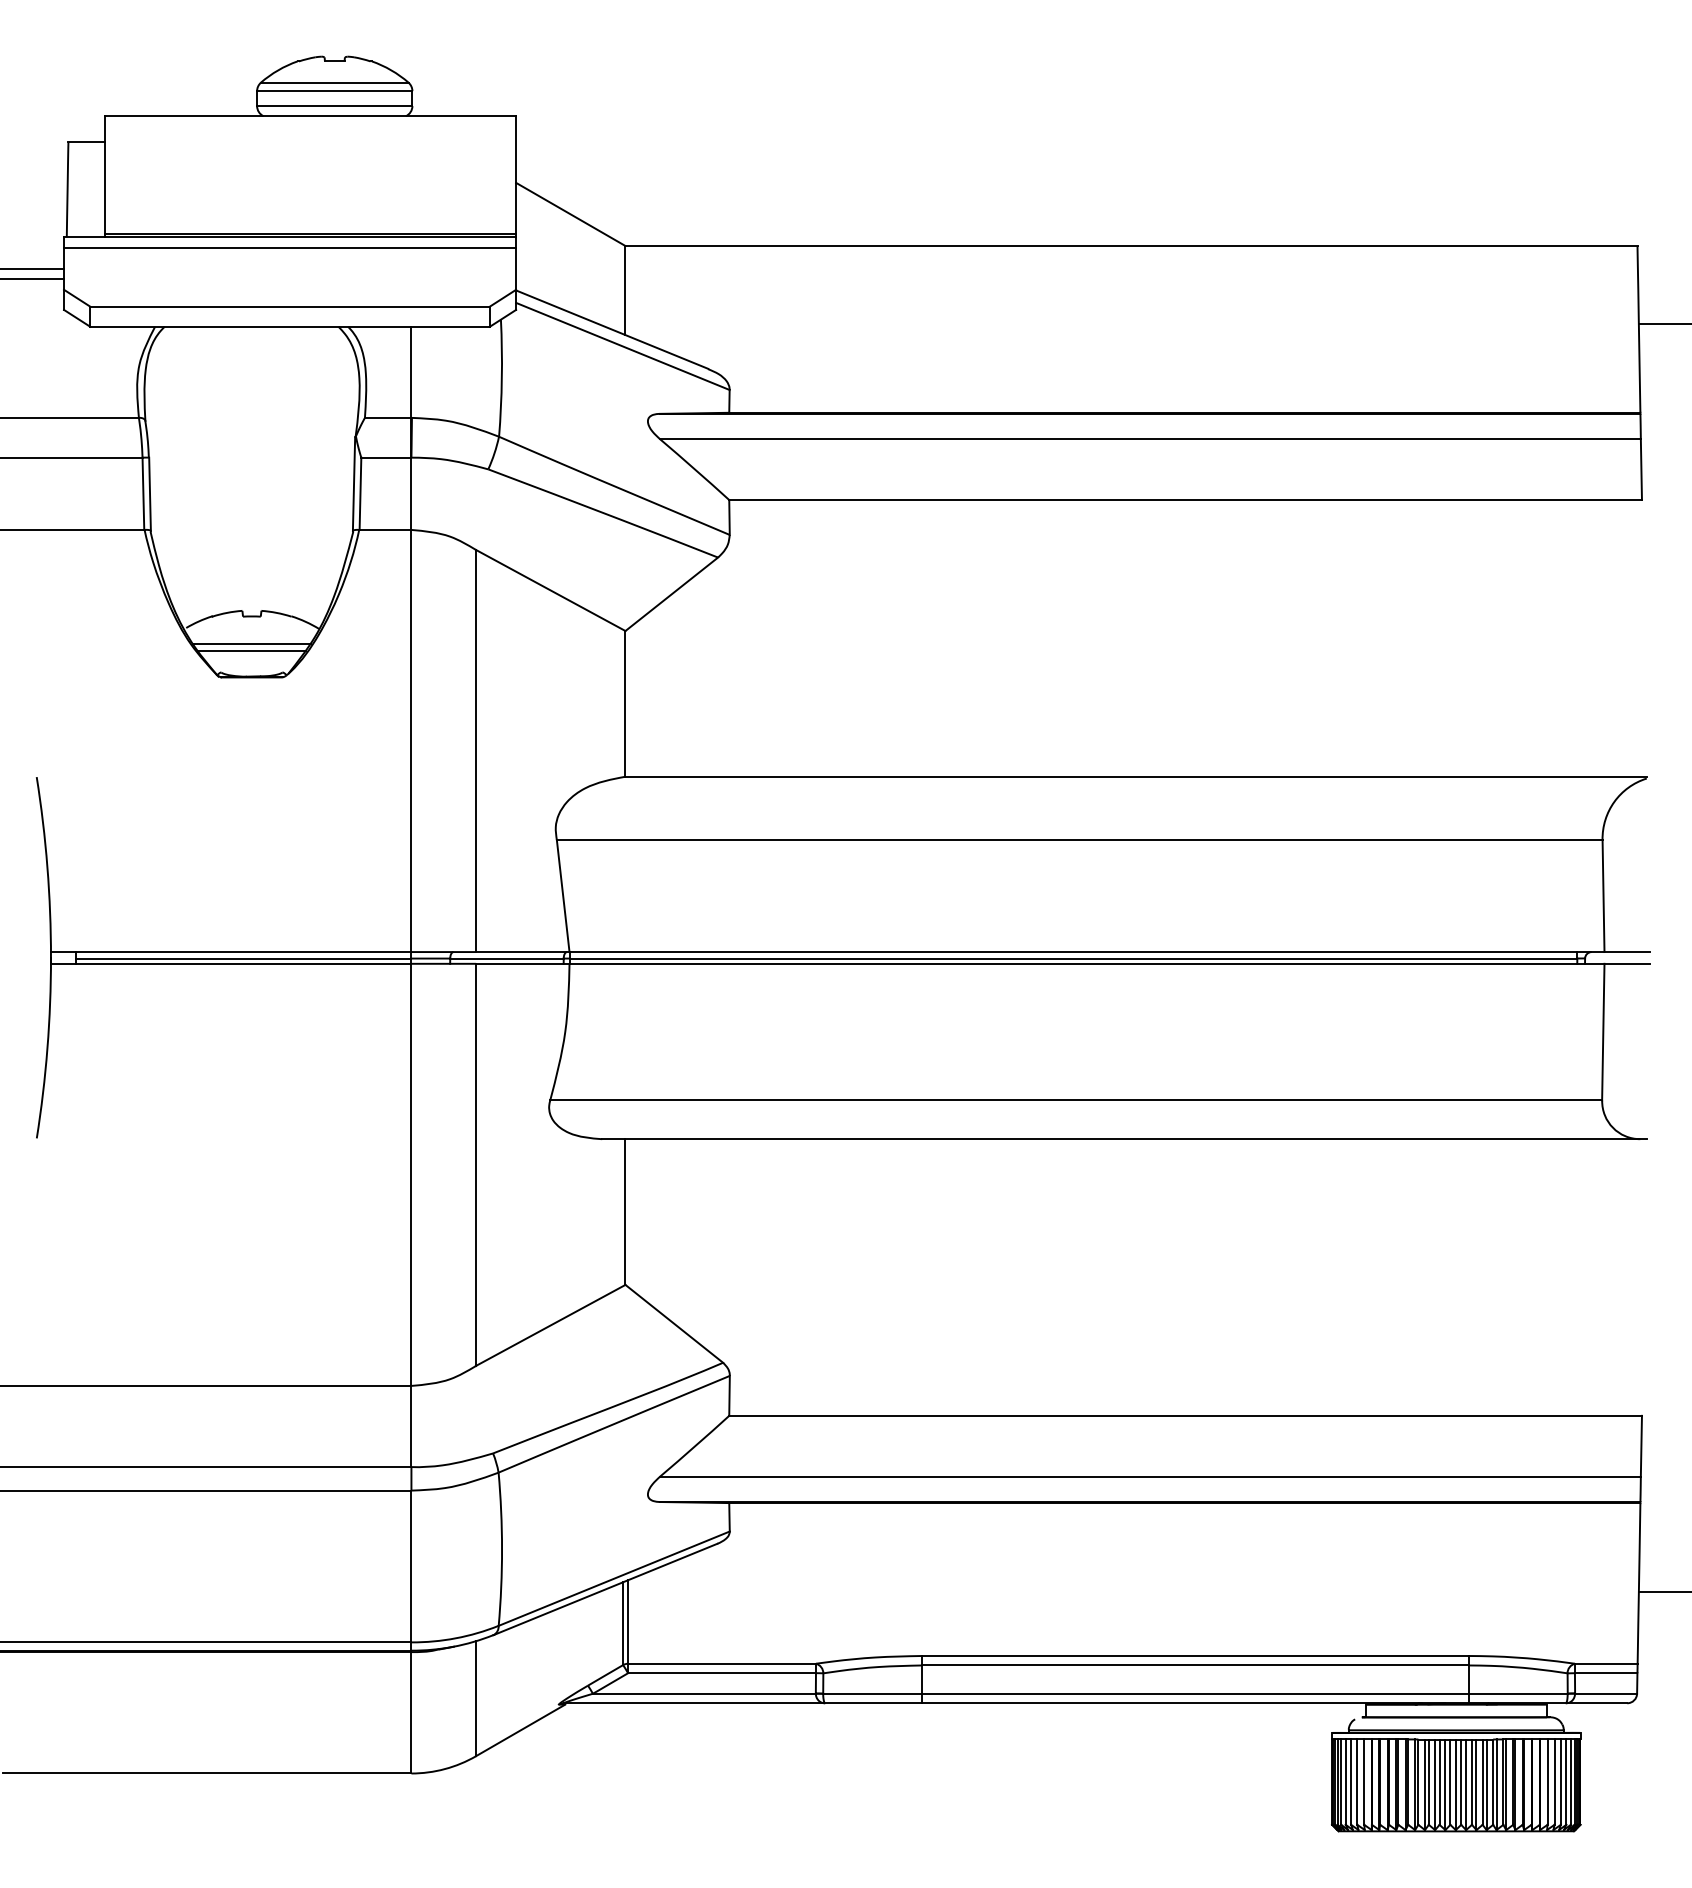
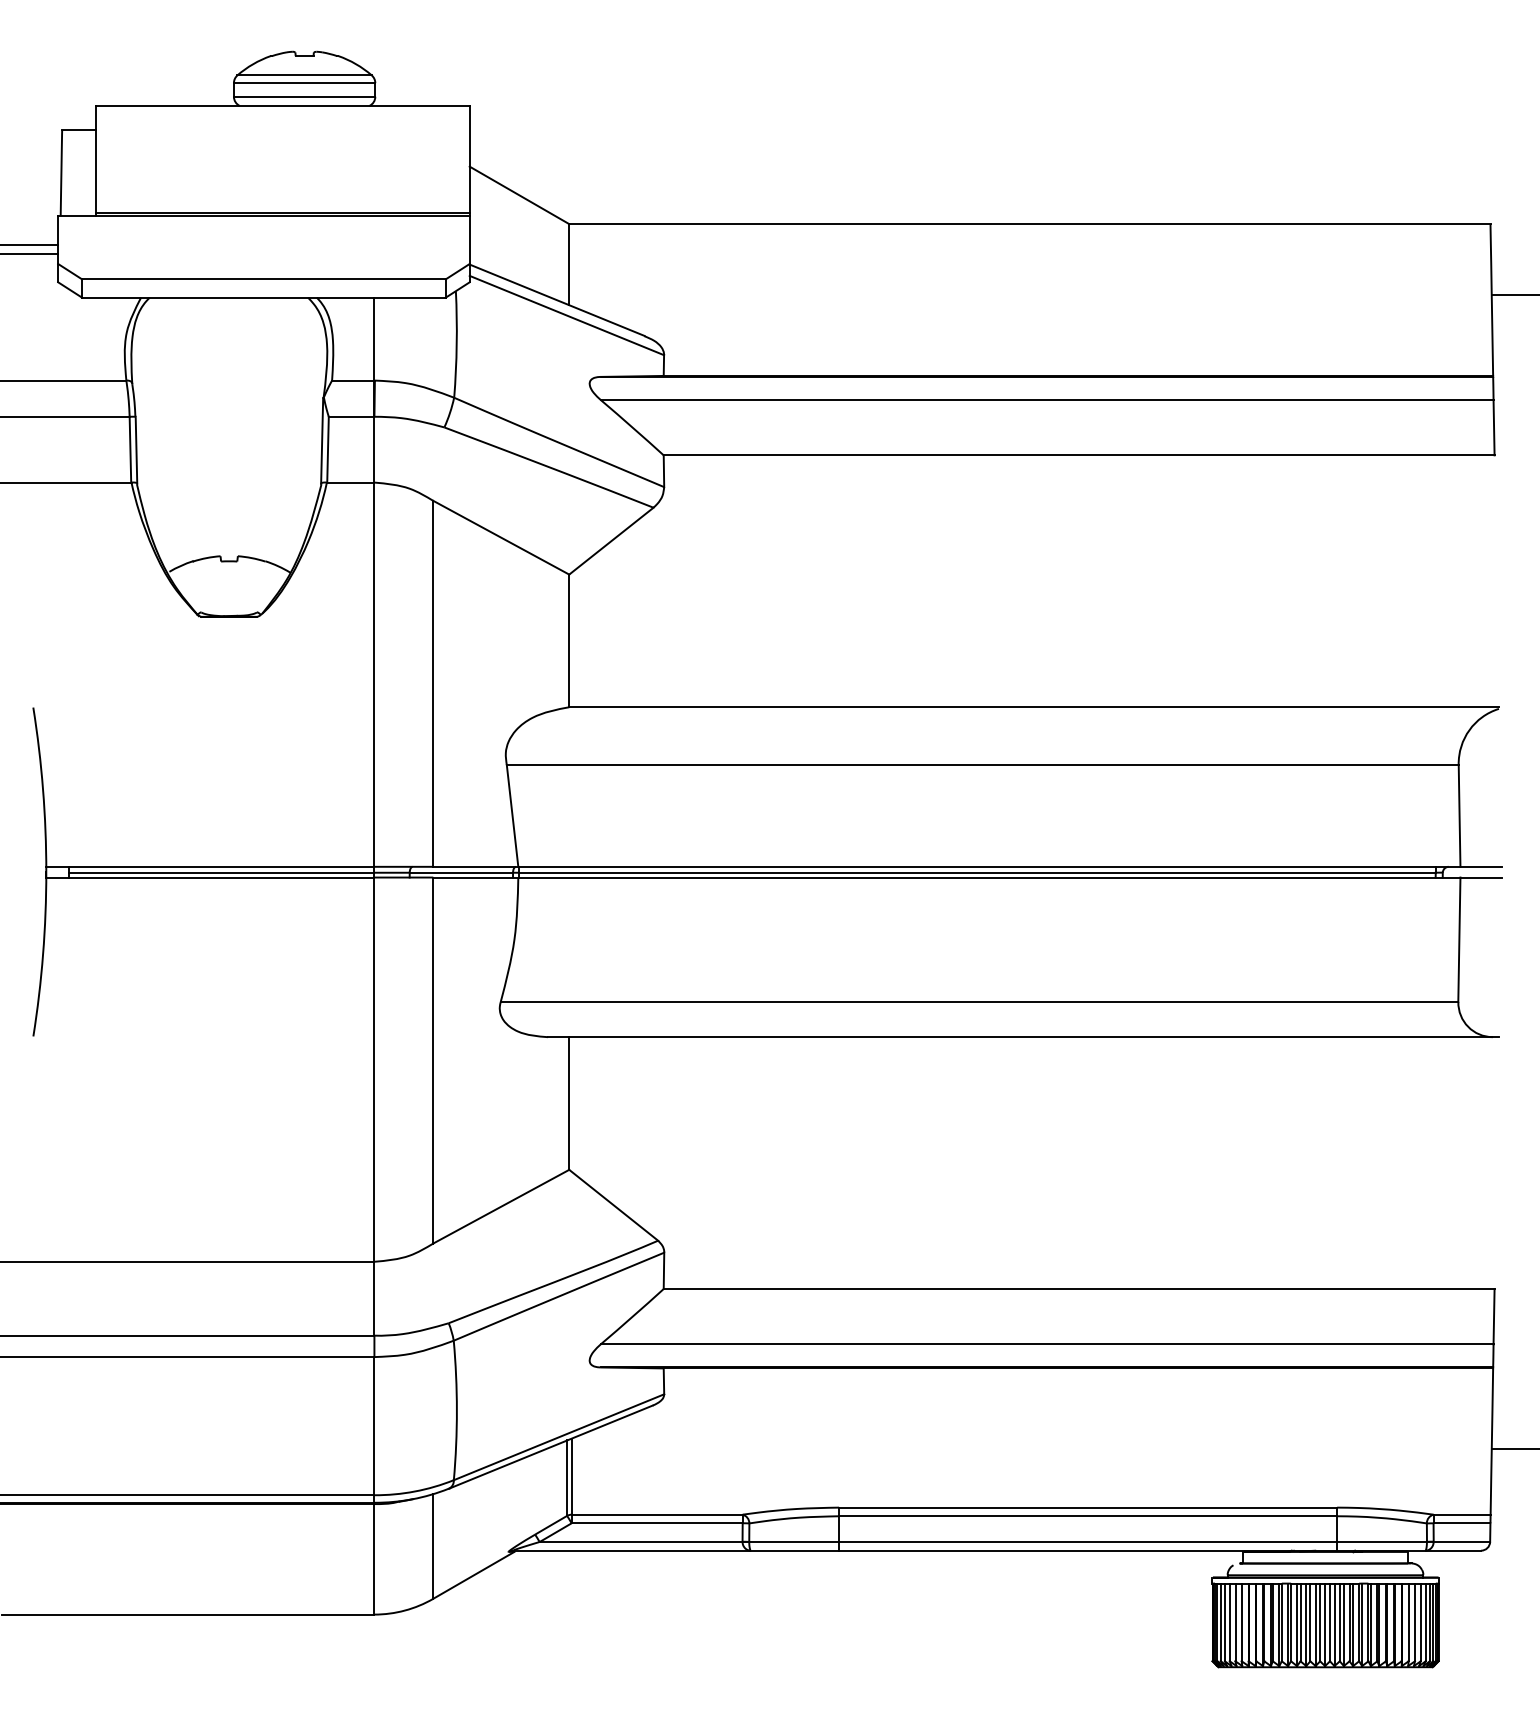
line: (290, 248) -> (264, 226), removed
line: (251, 644) -> (228, 586), removed
line: (251, 651) -> (228, 593), removed

